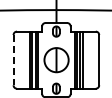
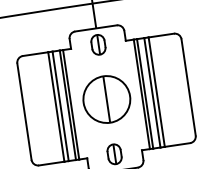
line: (13, 60) -> (24, 112), dashed -> solid

